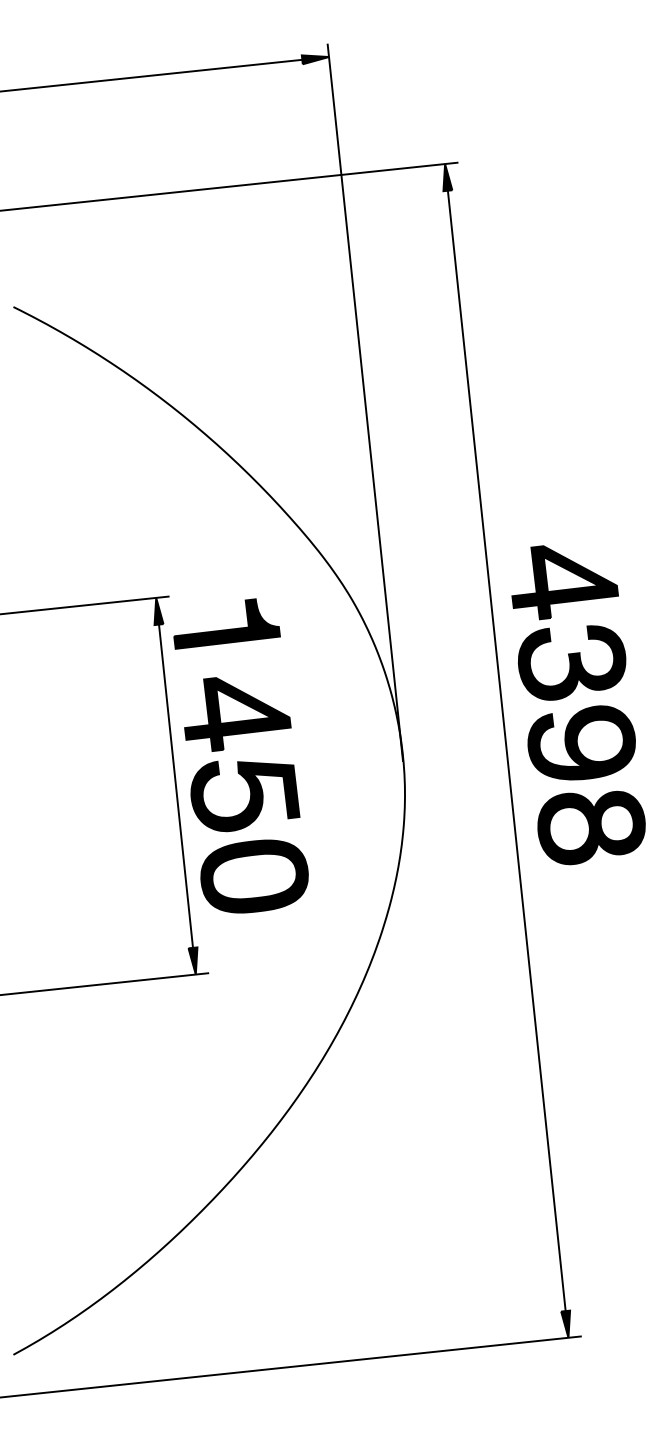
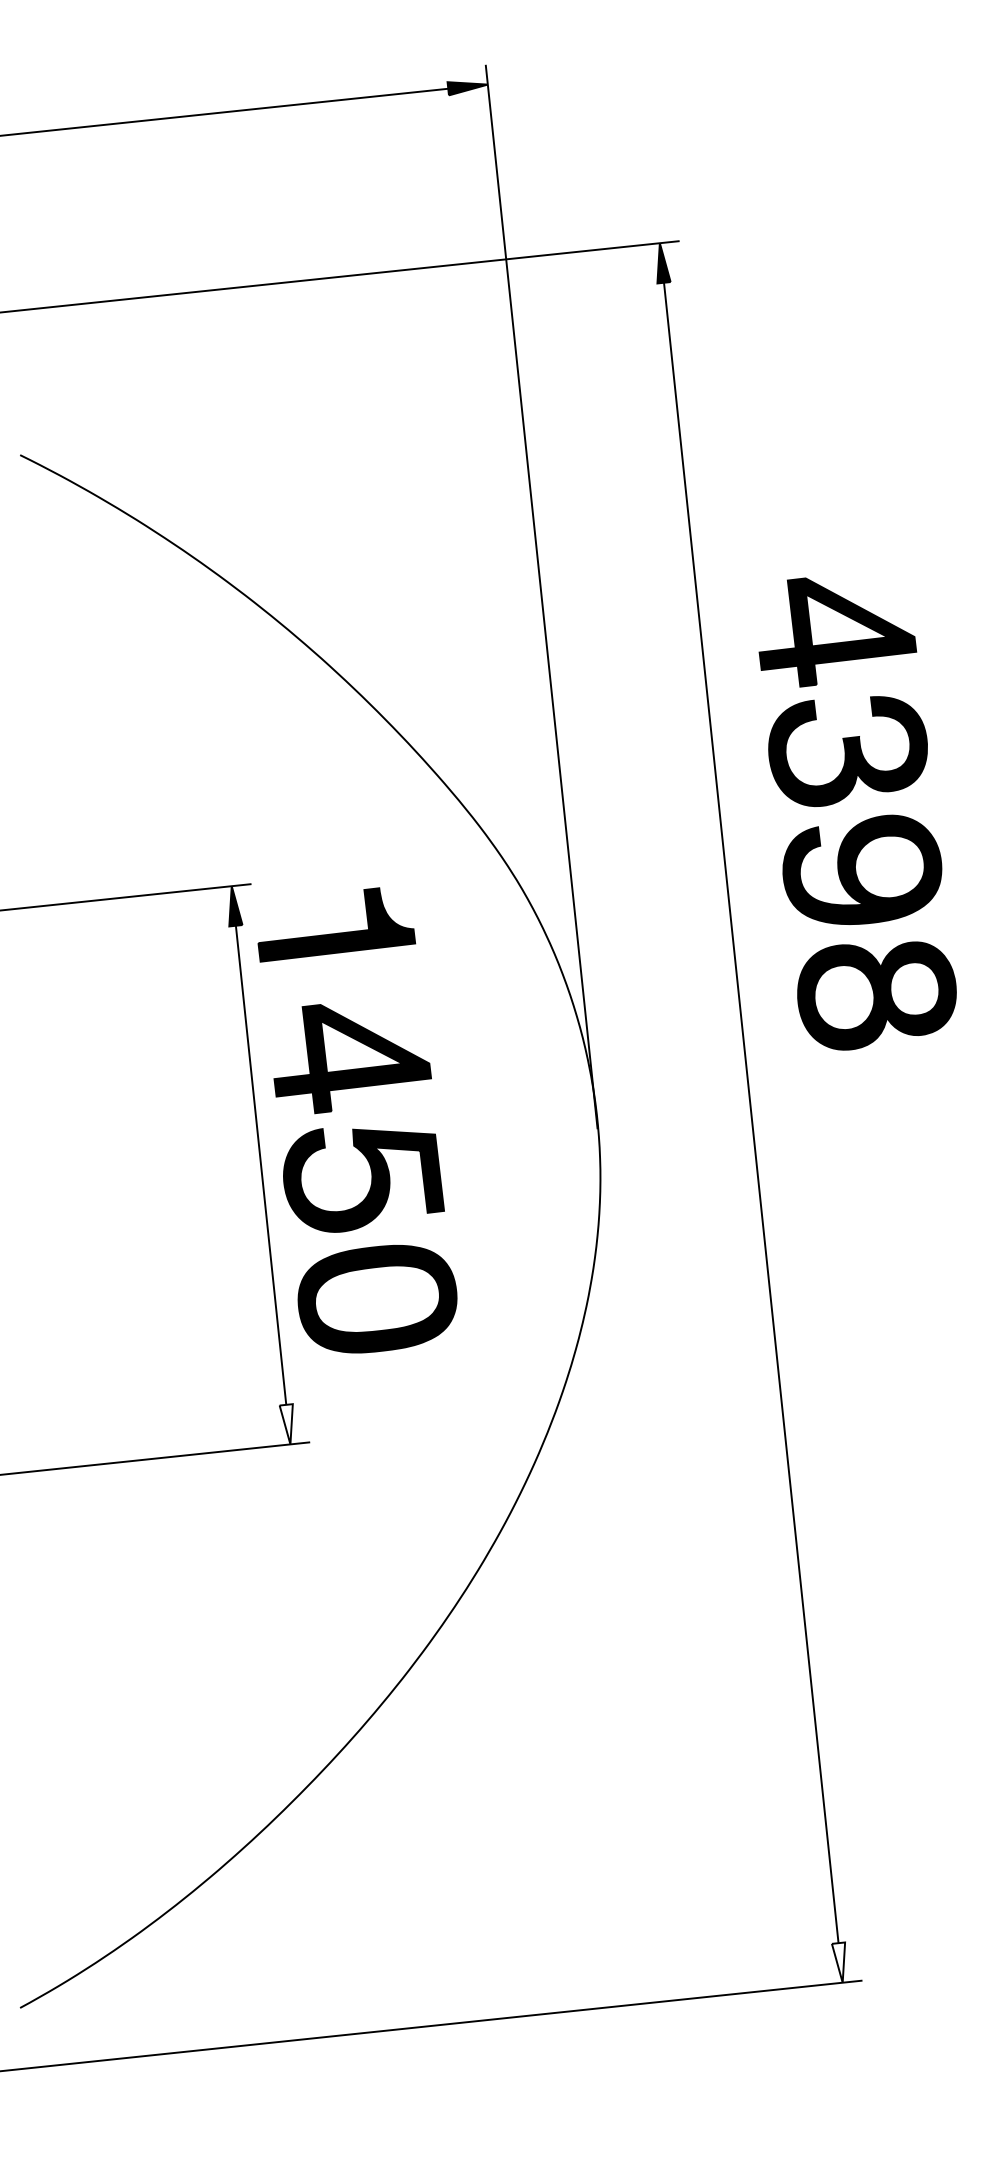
part: (578, 705) -> (857, 814), moved
fill: (192, 960) -> (285, 1423), removed
fill: (565, 1323) -> (838, 1961), removed

